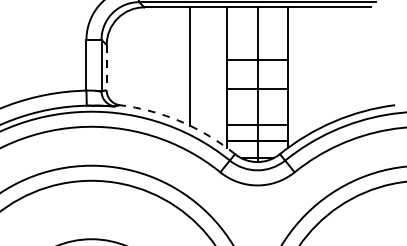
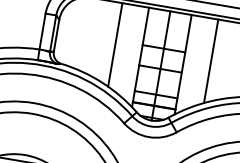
line: (325, 66) -> (211, 61), added
line: (106, 67) -> (56, 35), dashed -> solid
arc: (180, 121) -> (102, 82), dashed -> solid

